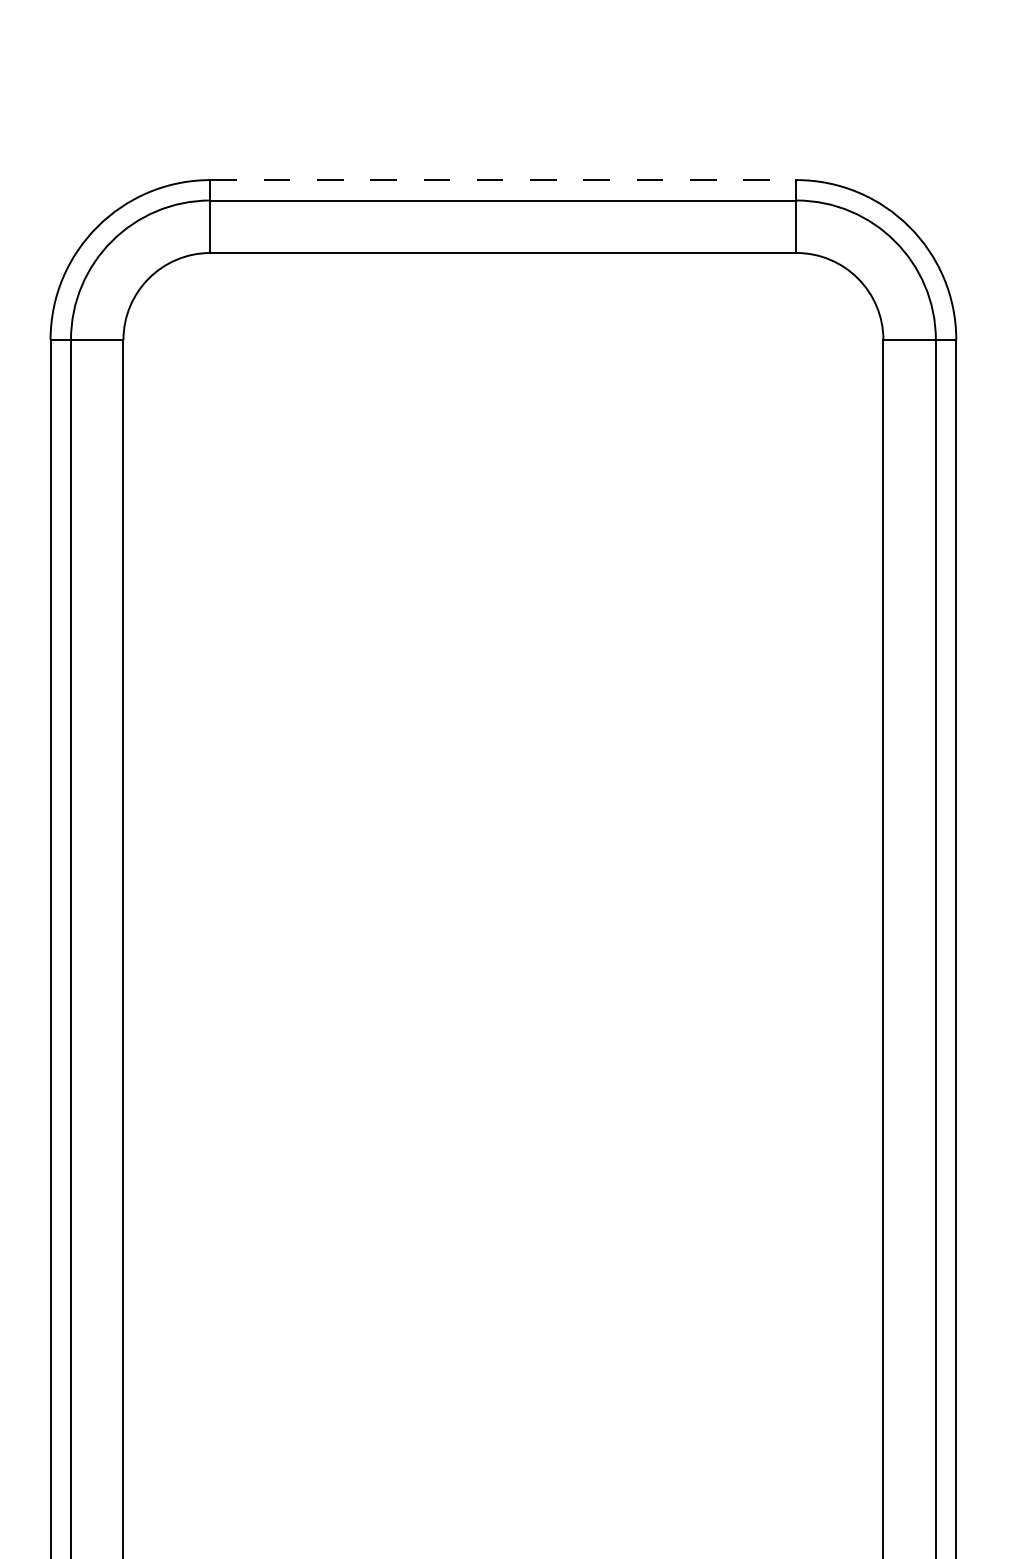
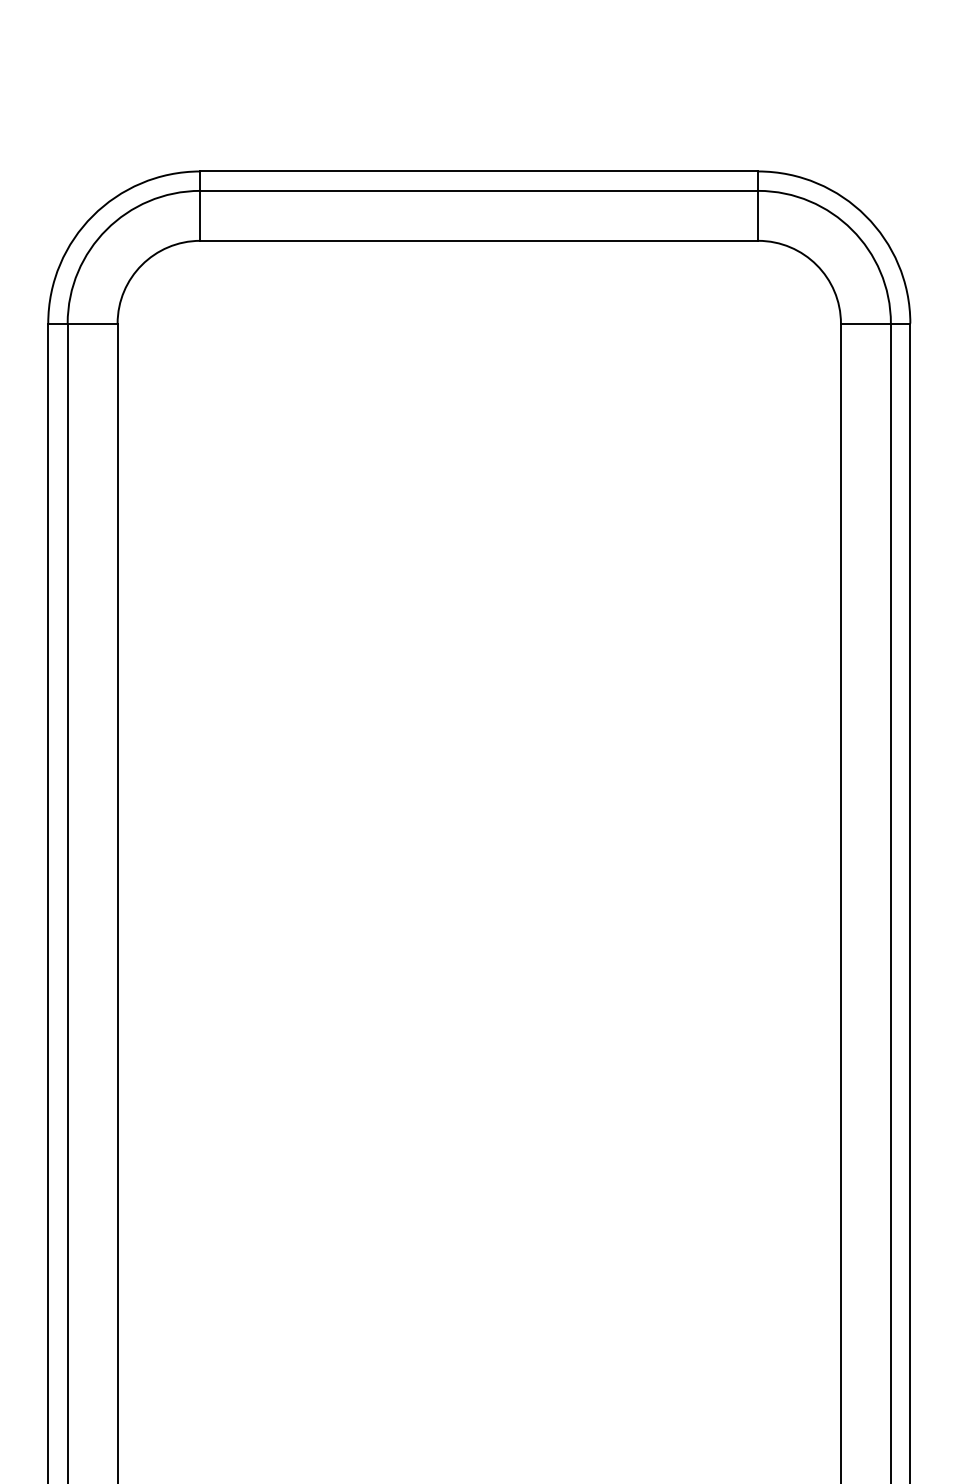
line: (503, 180) -> (479, 171), dashed -> solid

